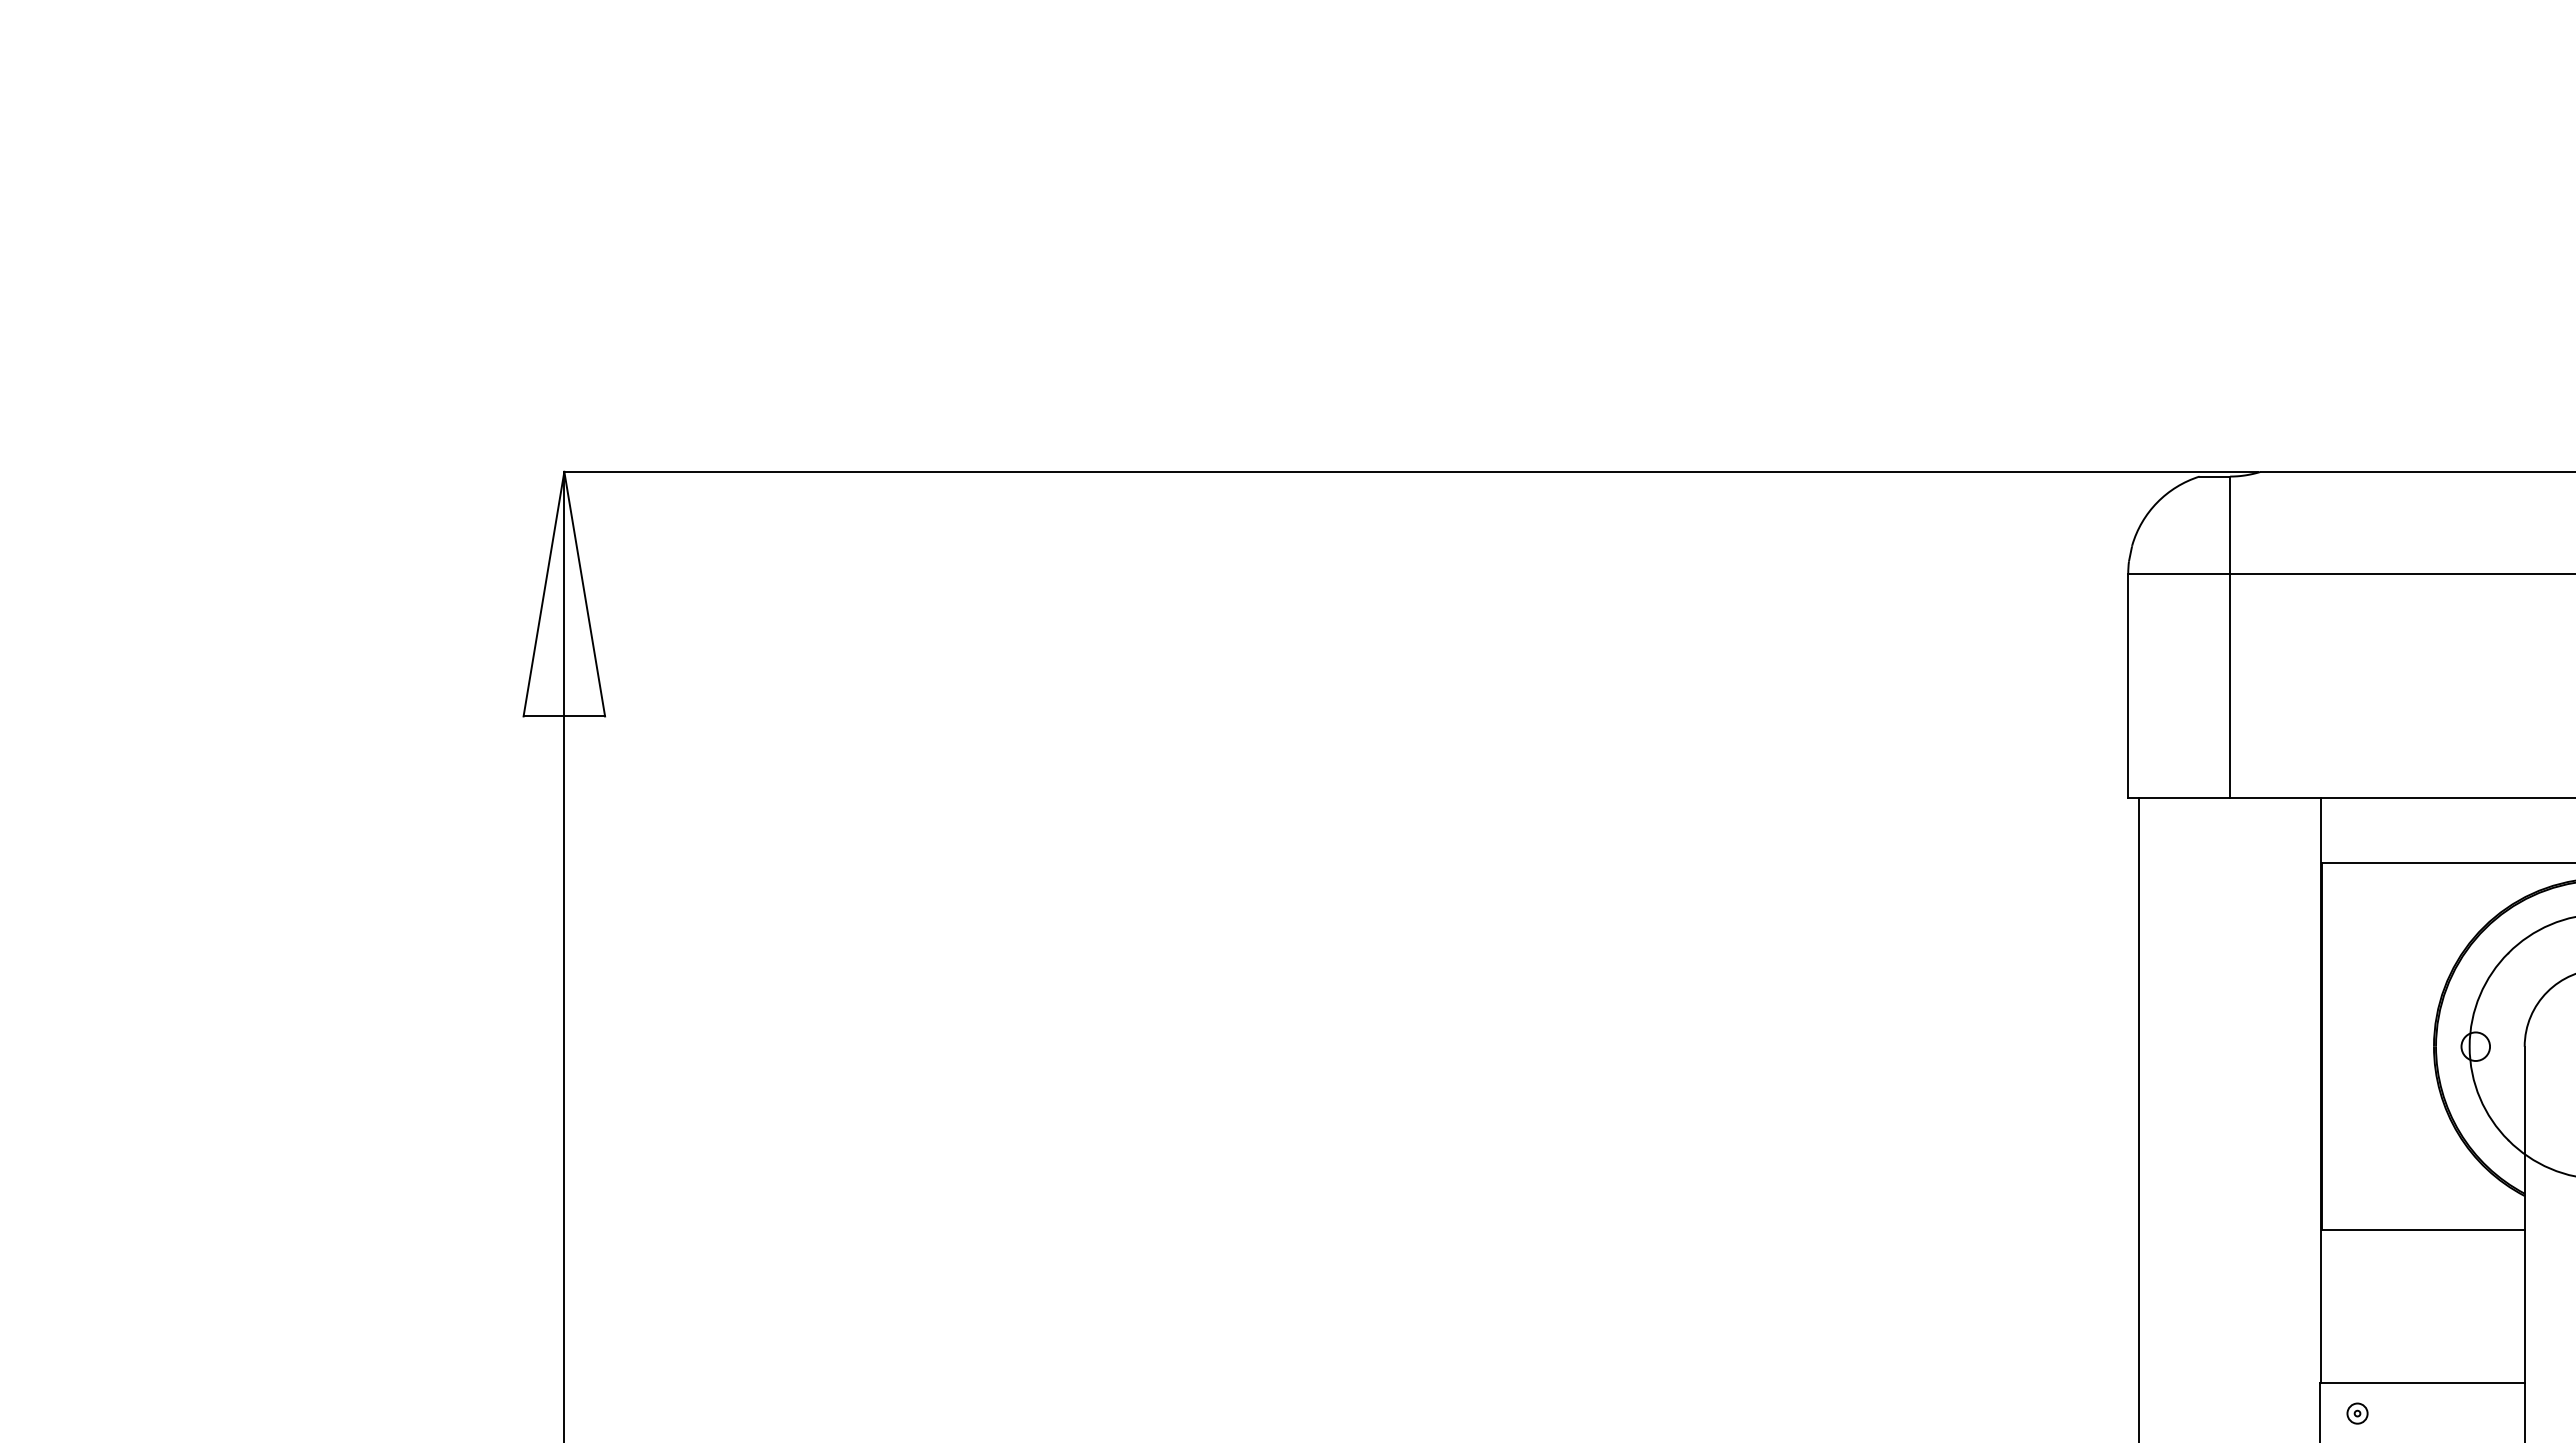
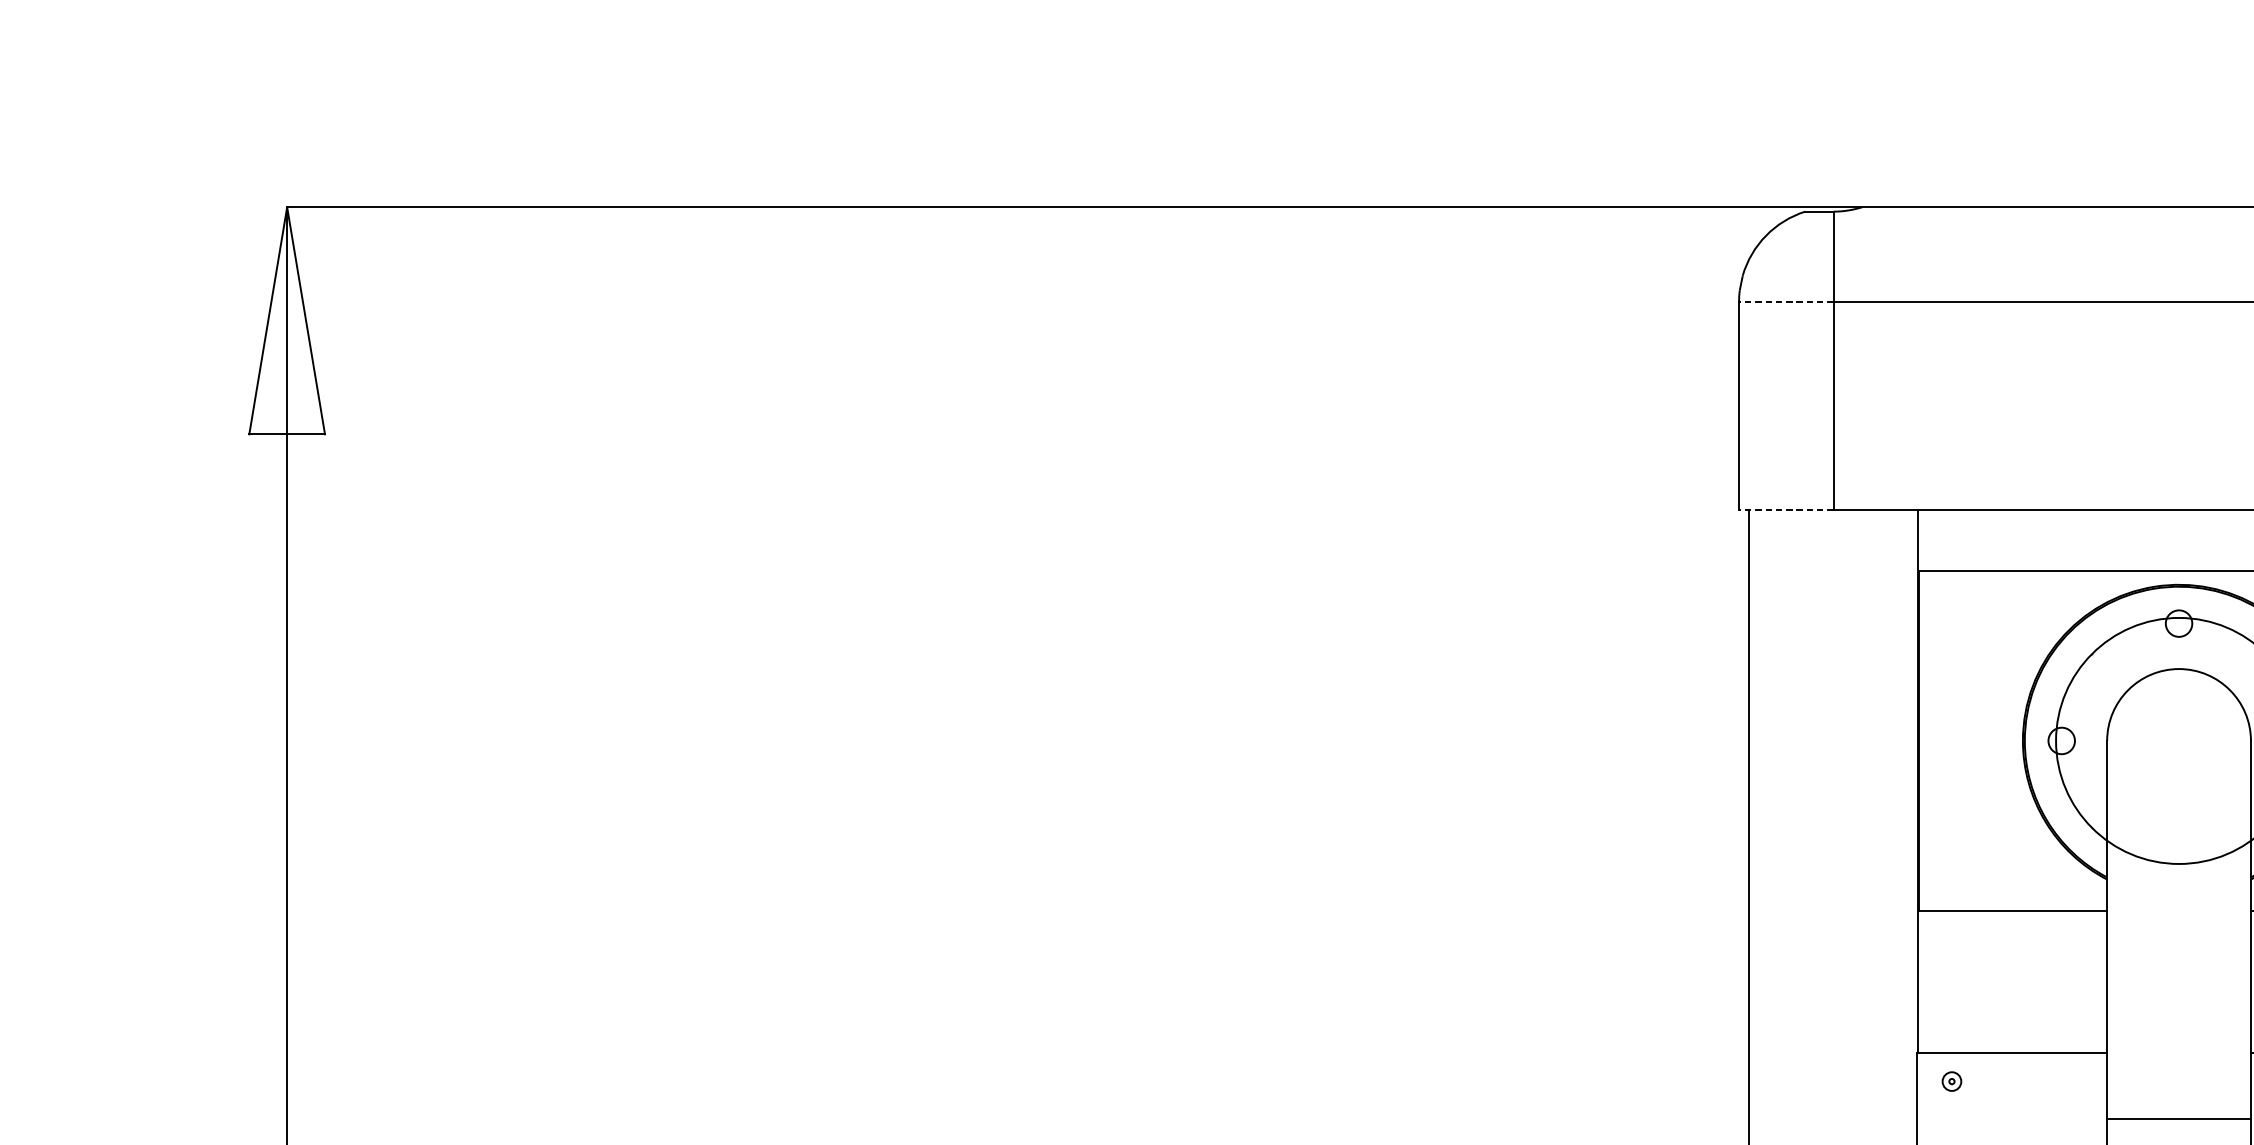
line: (2179, 573) -> (1786, 301), solid -> dashed
line: (2179, 798) -> (1786, 510), solid -> dashed

